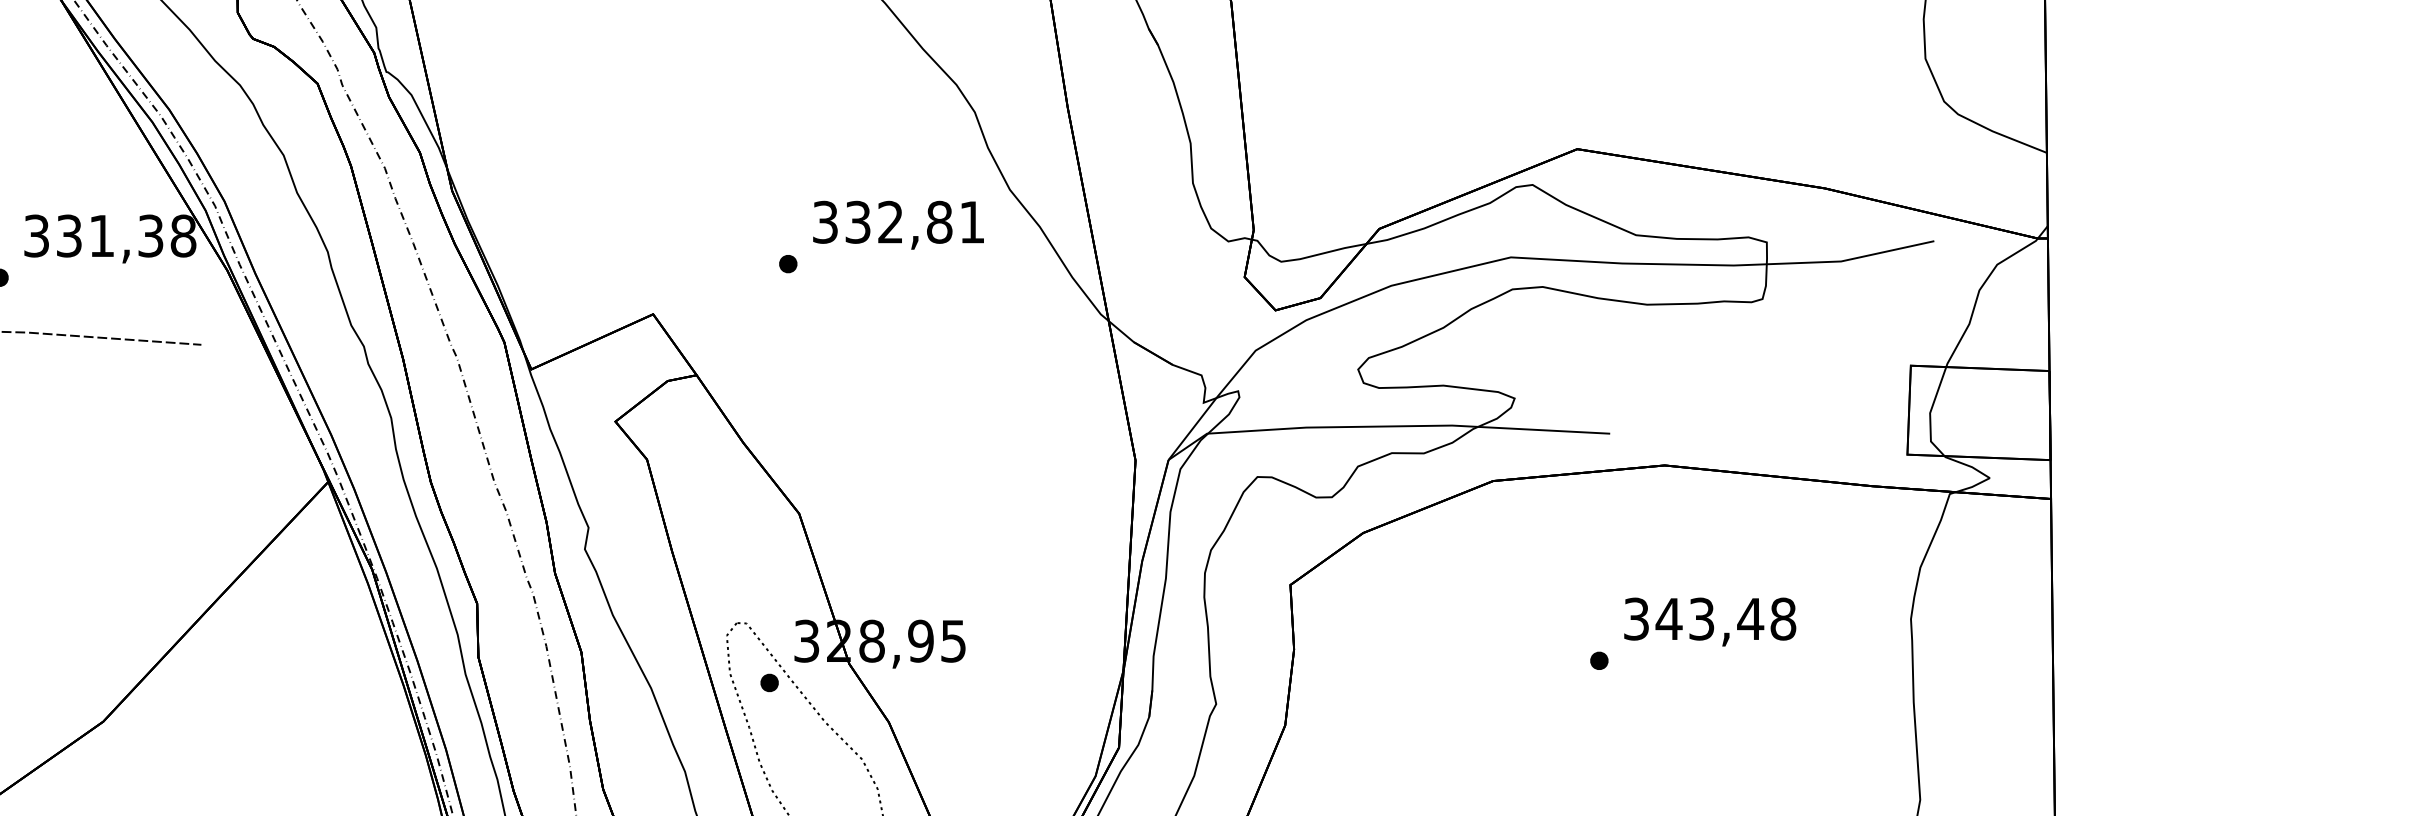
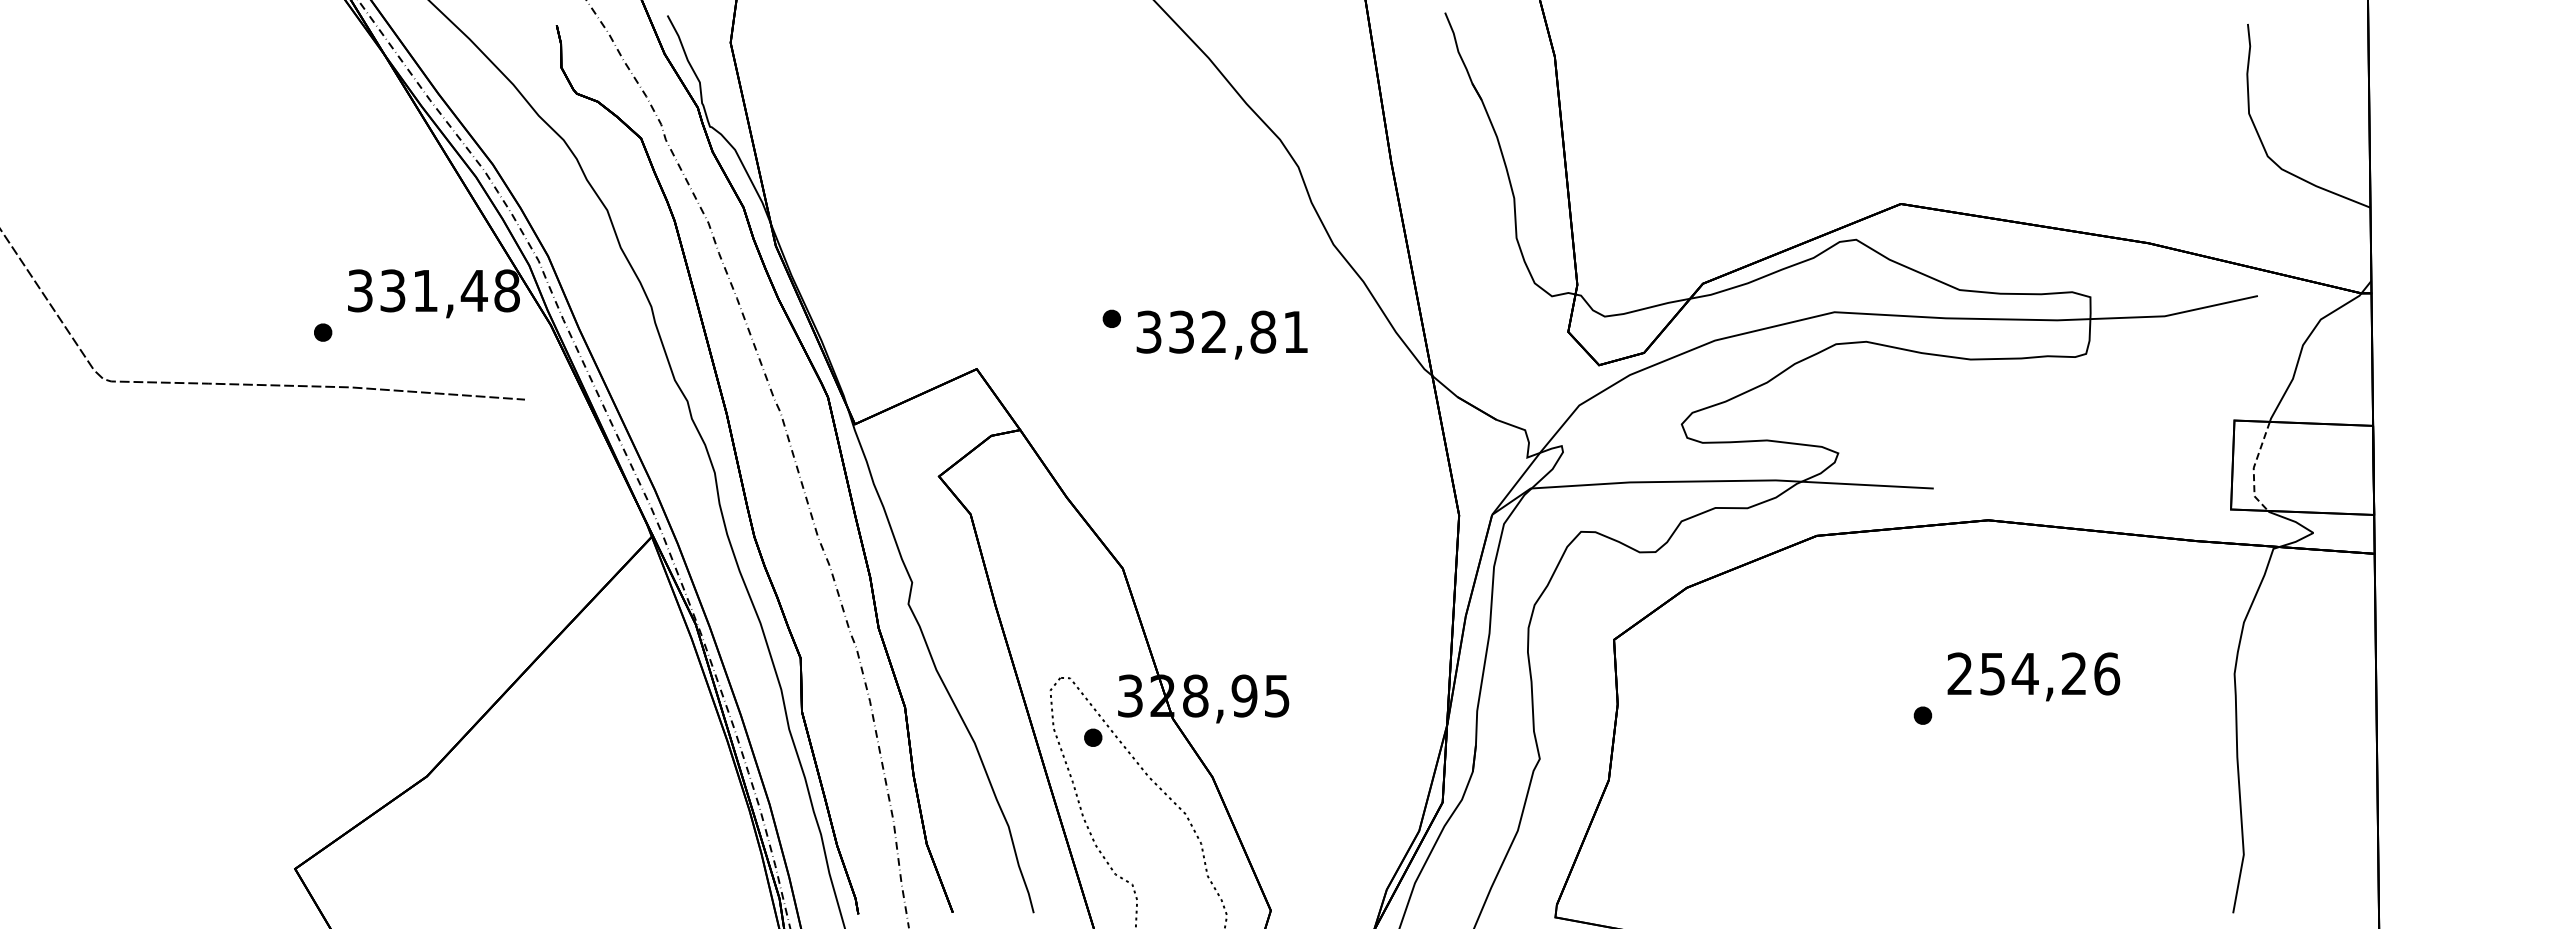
text: (897, 224) -> (1221, 334), moved
text: (149, 235) -> (473, 290), 331,38 -> 331,48
line: (1929, 412) -> (2253, 467), solid -> dashed
text: (1709, 618) -> (2033, 673), 343,48 -> 254,26

